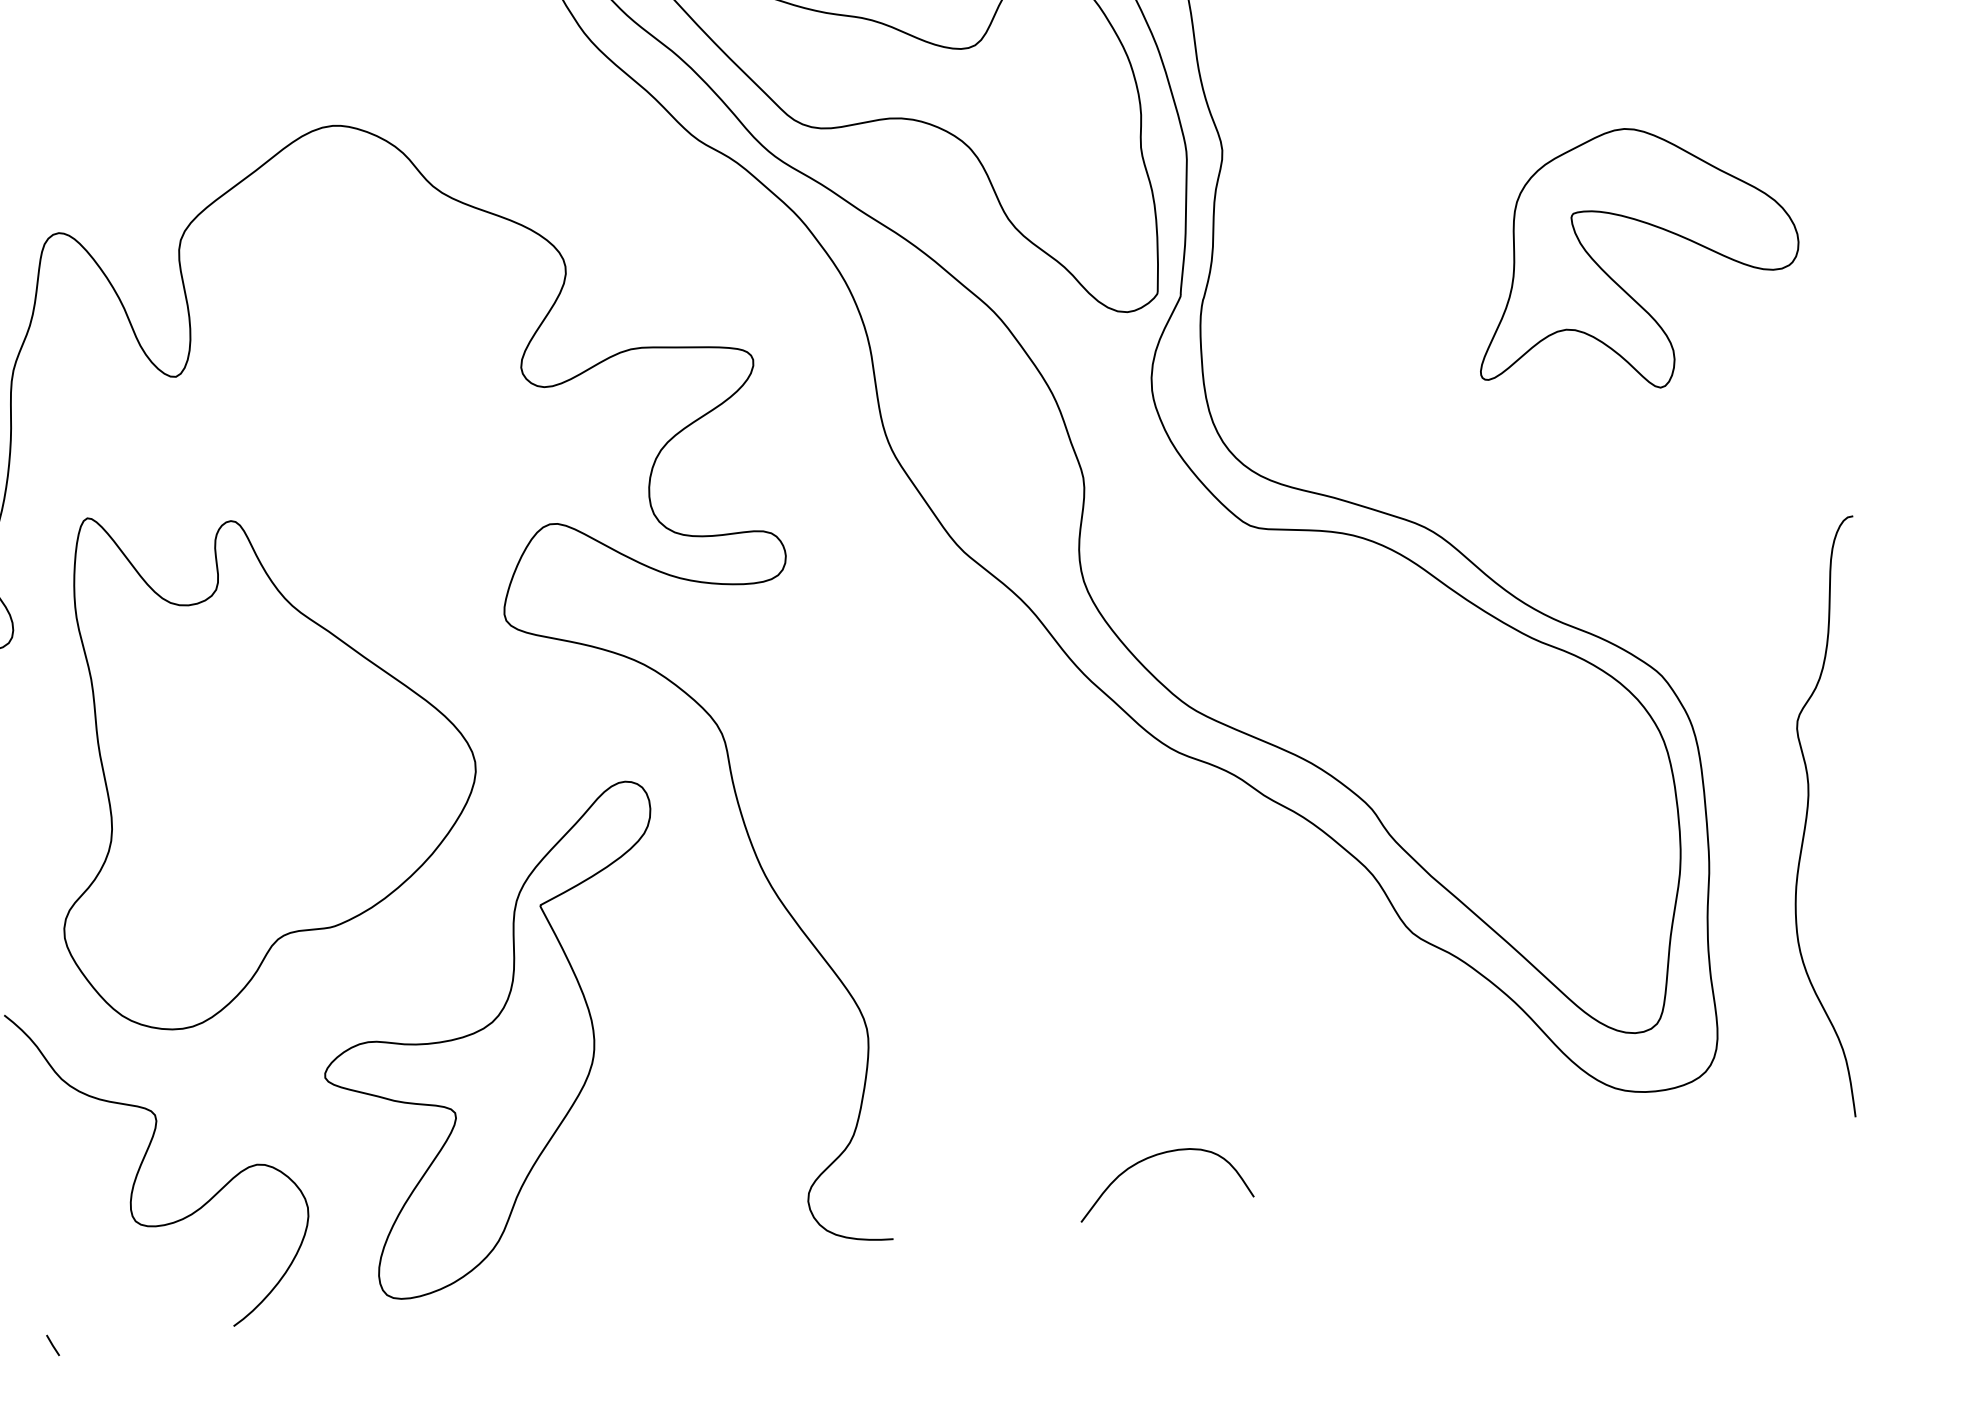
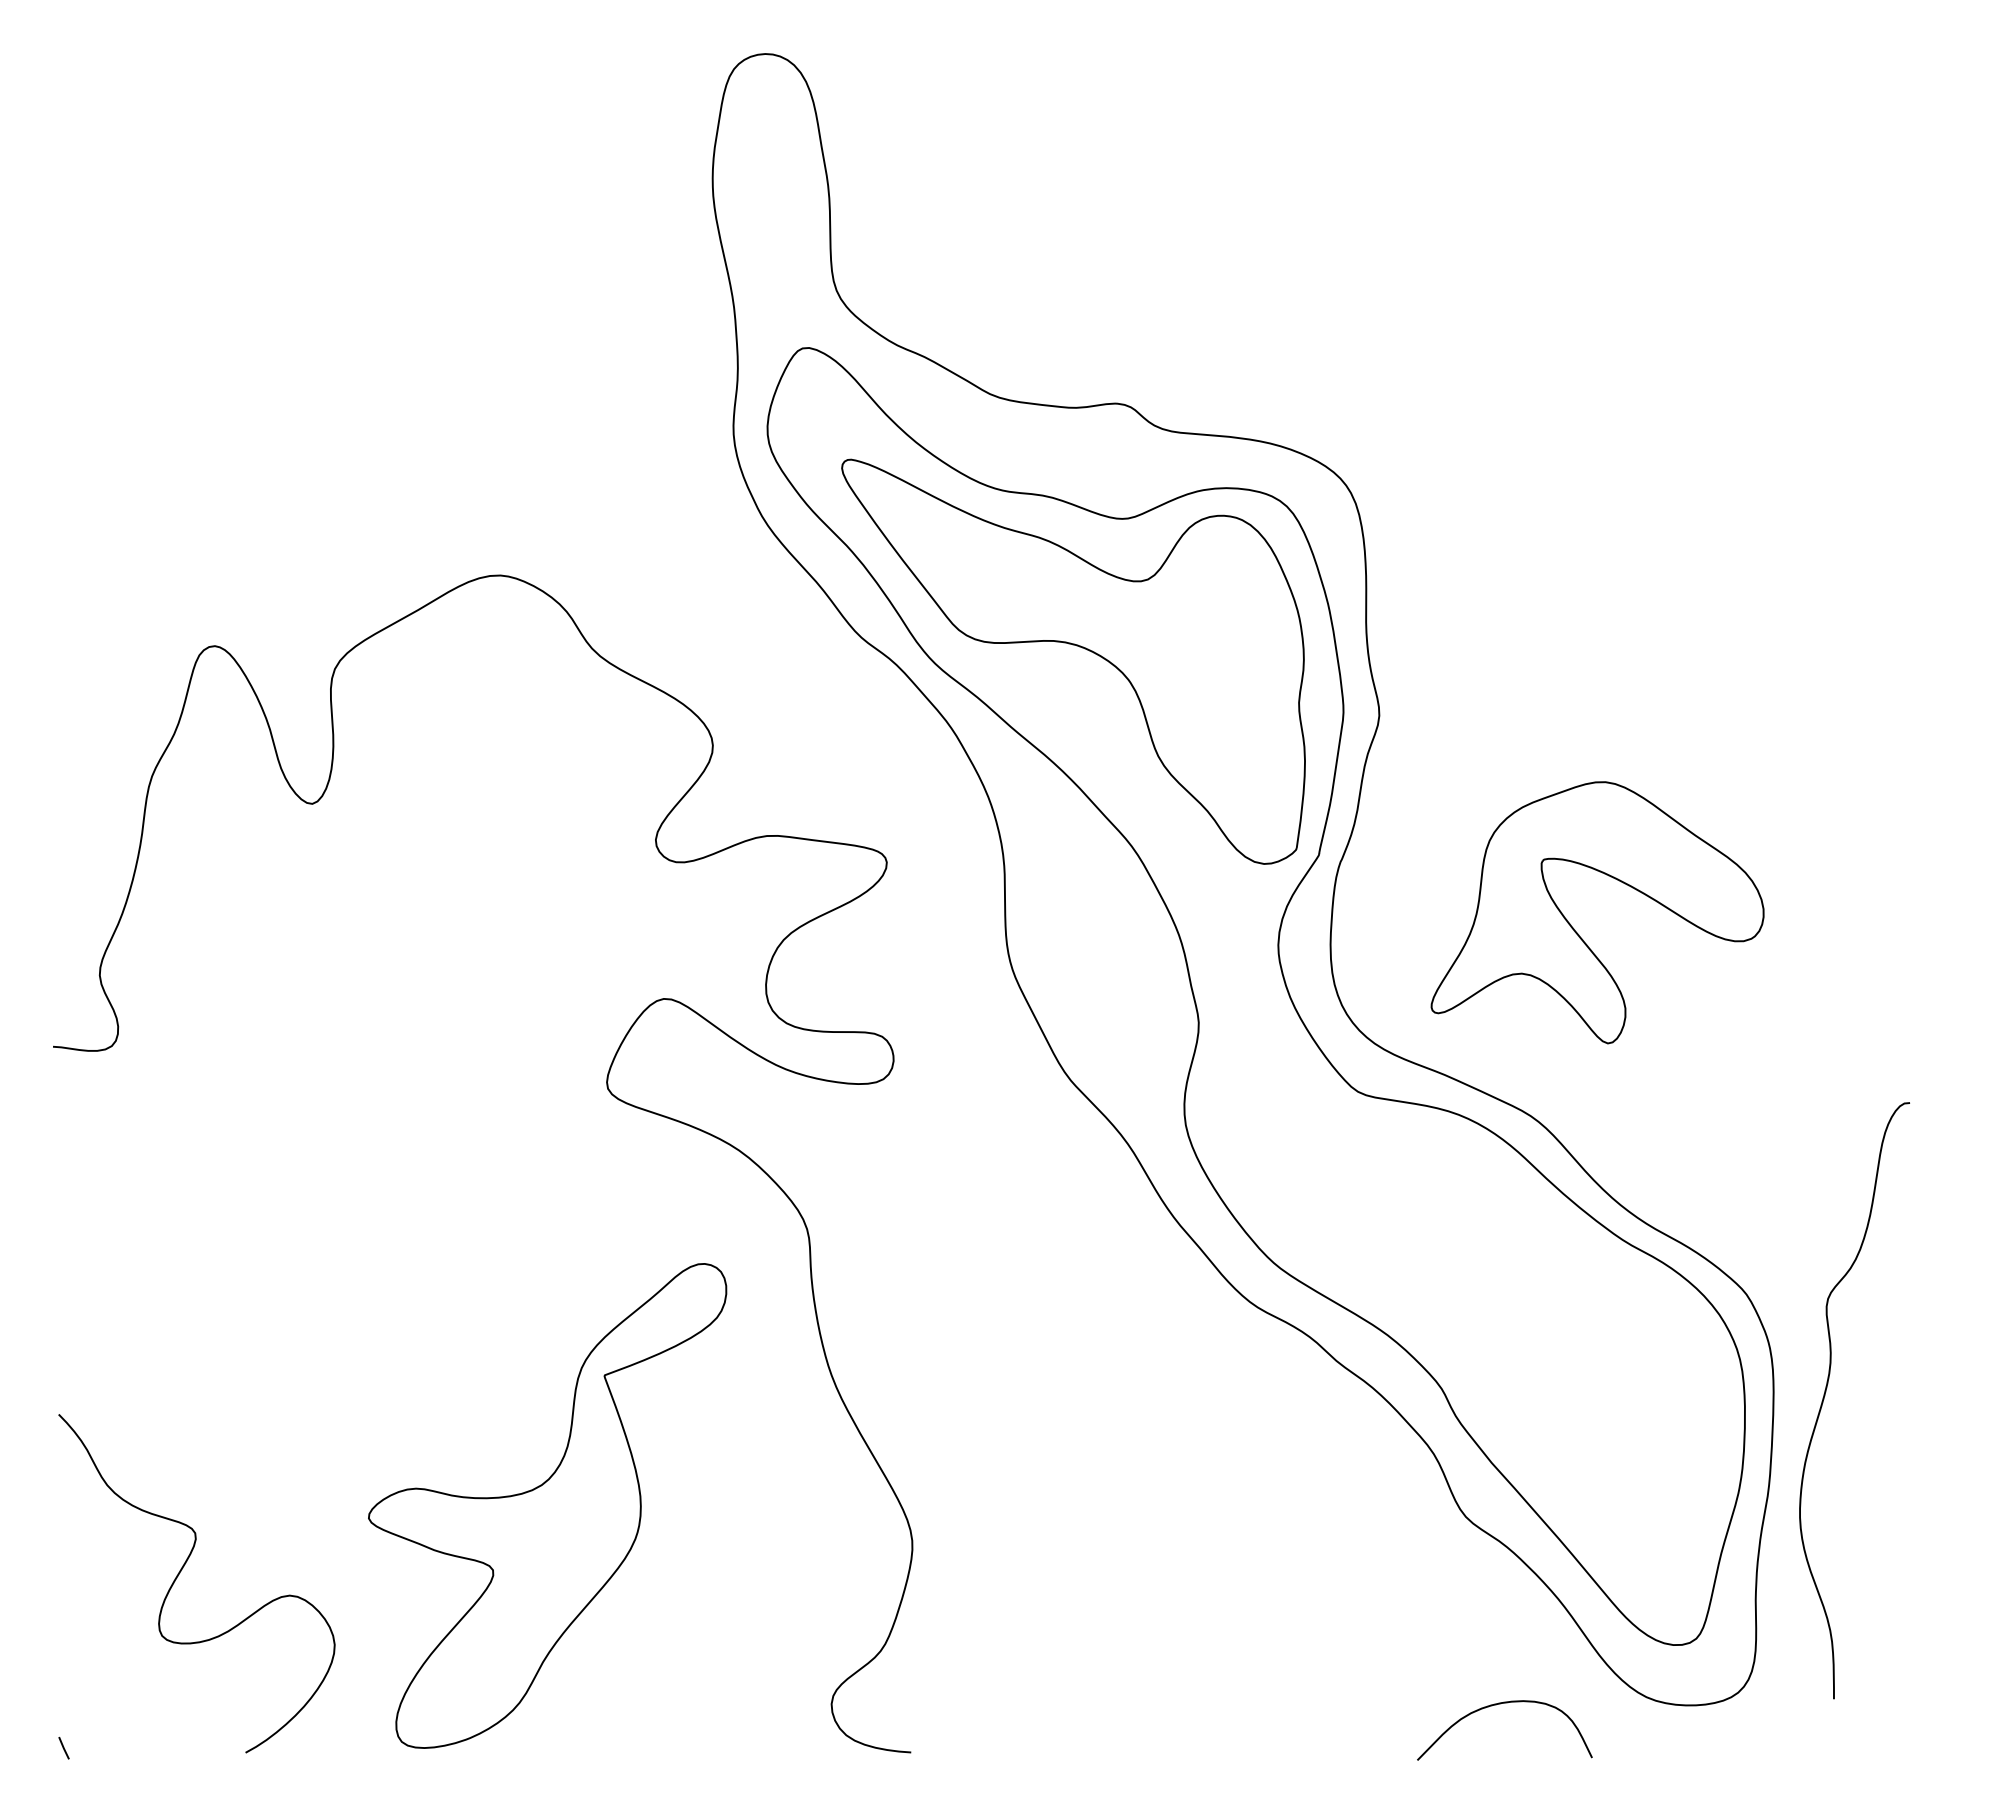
part: (1612, 278) -> (1574, 928), moved
part: (257, 757) -> (343, 1191), removed
curve: (1808, 814) -> (1826, 1392), moved
curve: (1152, 1157) -> (1496, 1705), moved

